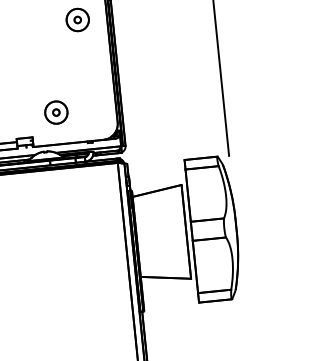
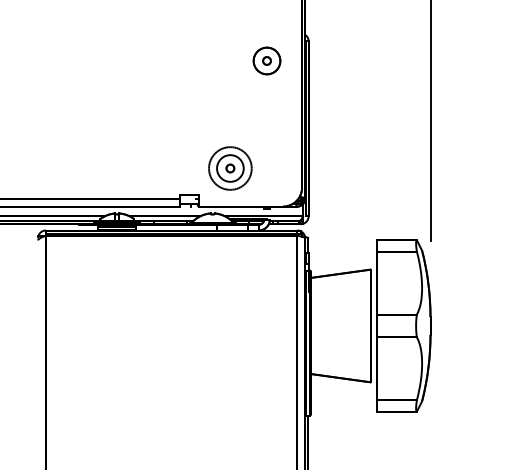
circle: (56, 112) -> (230, 168), size x1.6

